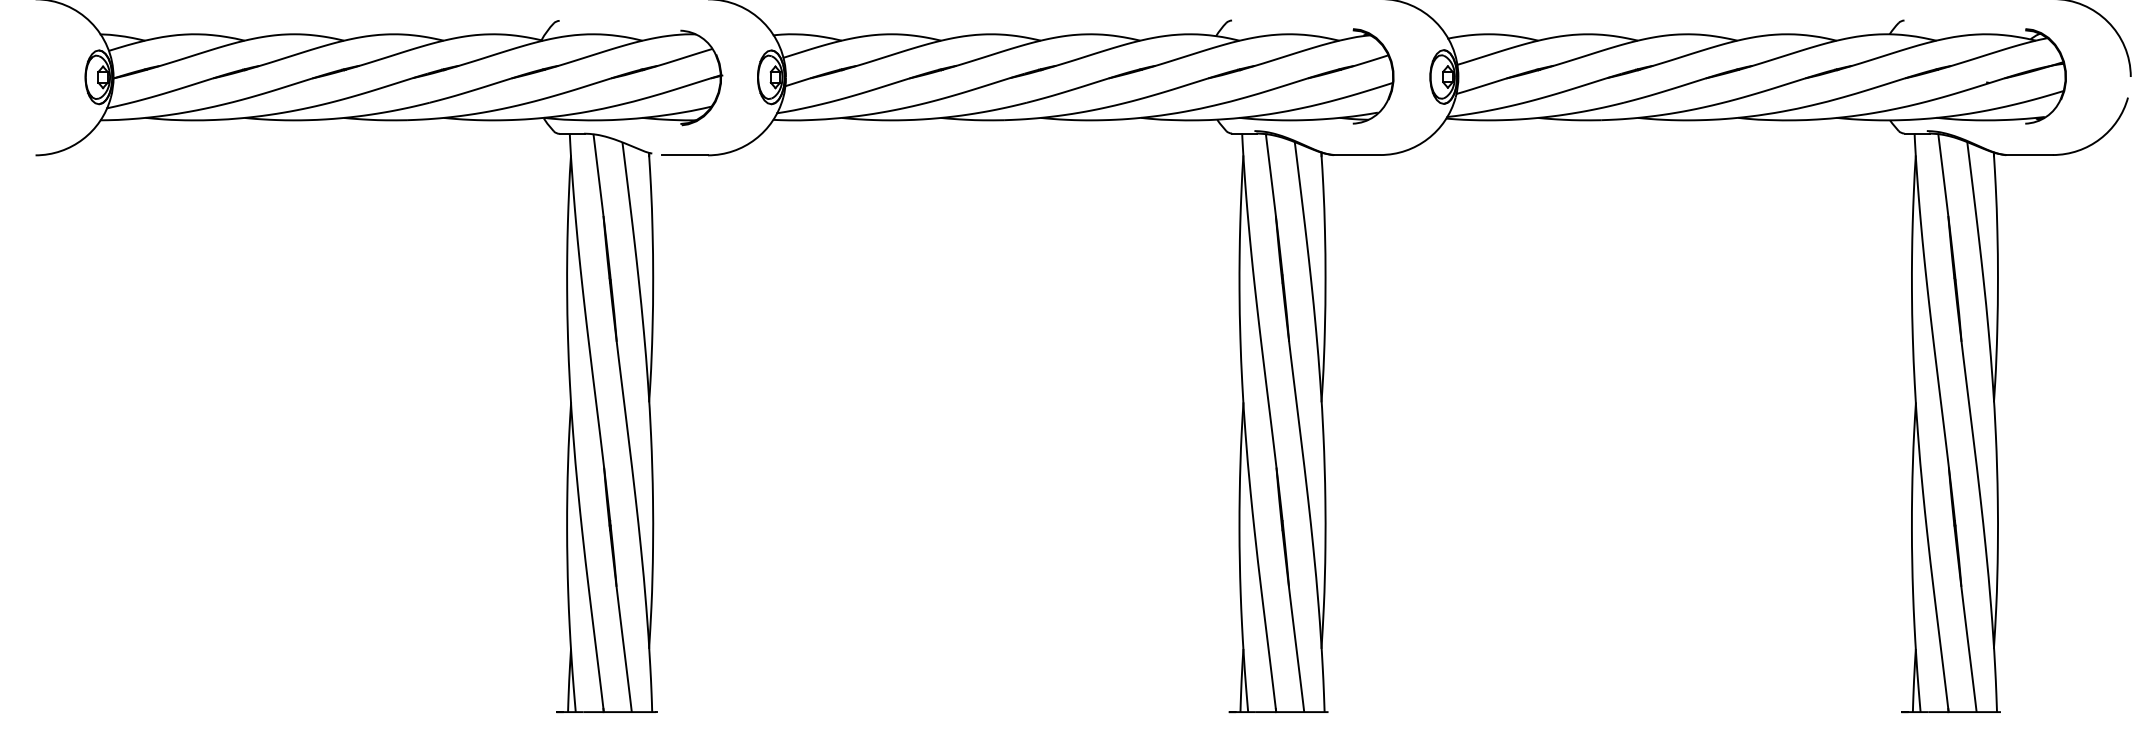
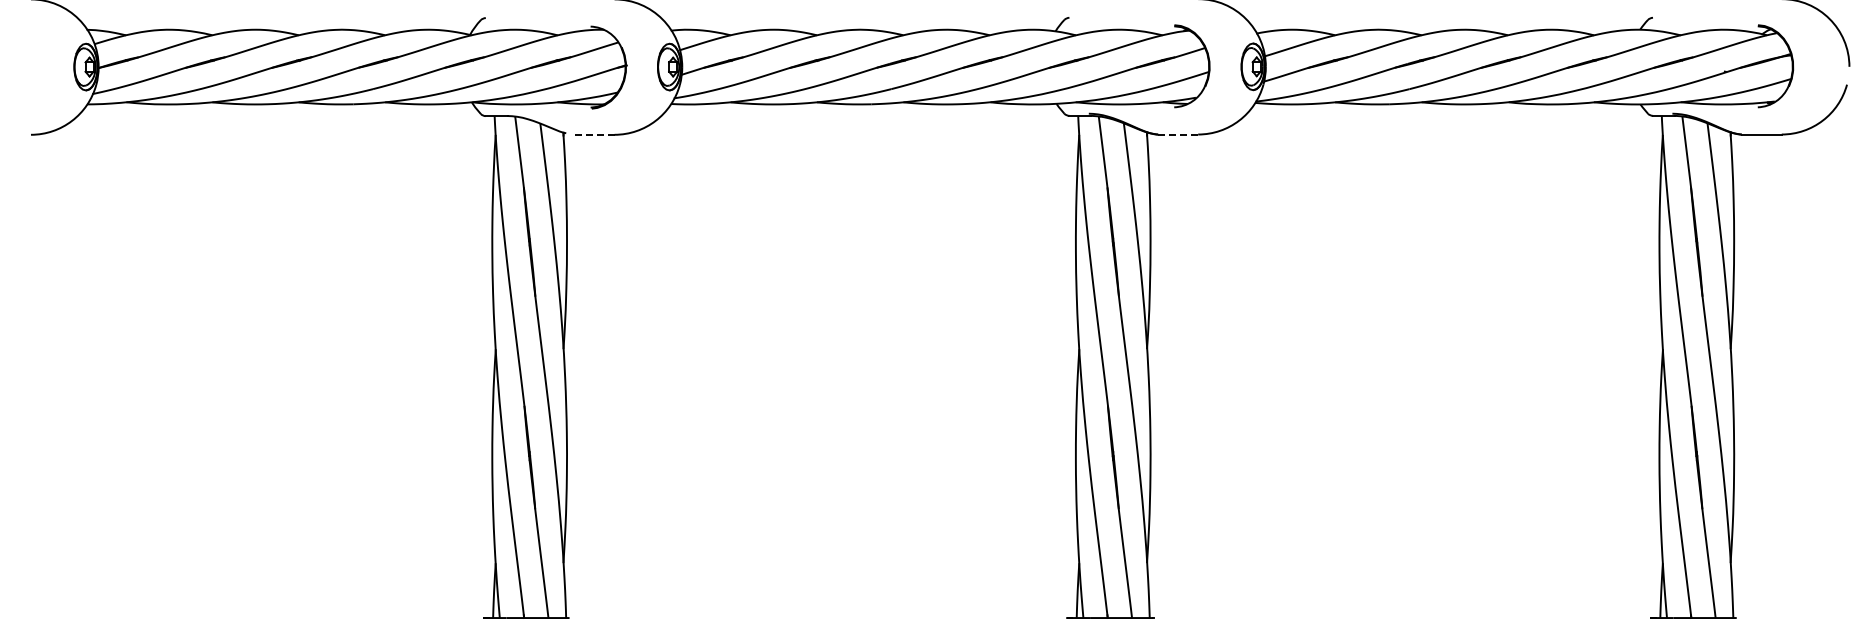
line: (684, 154) -> (594, 134), solid -> dashed
line: (1357, 154) -> (1178, 134), solid -> dashed

